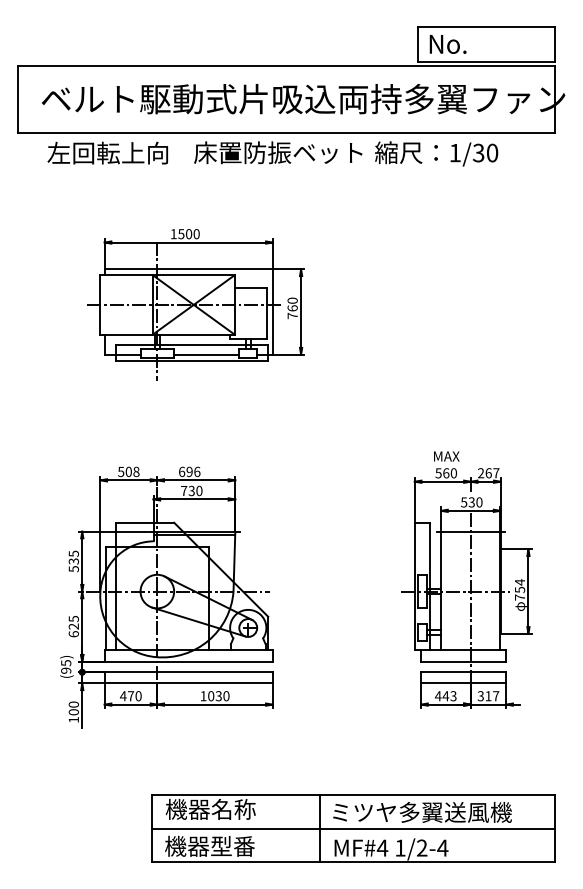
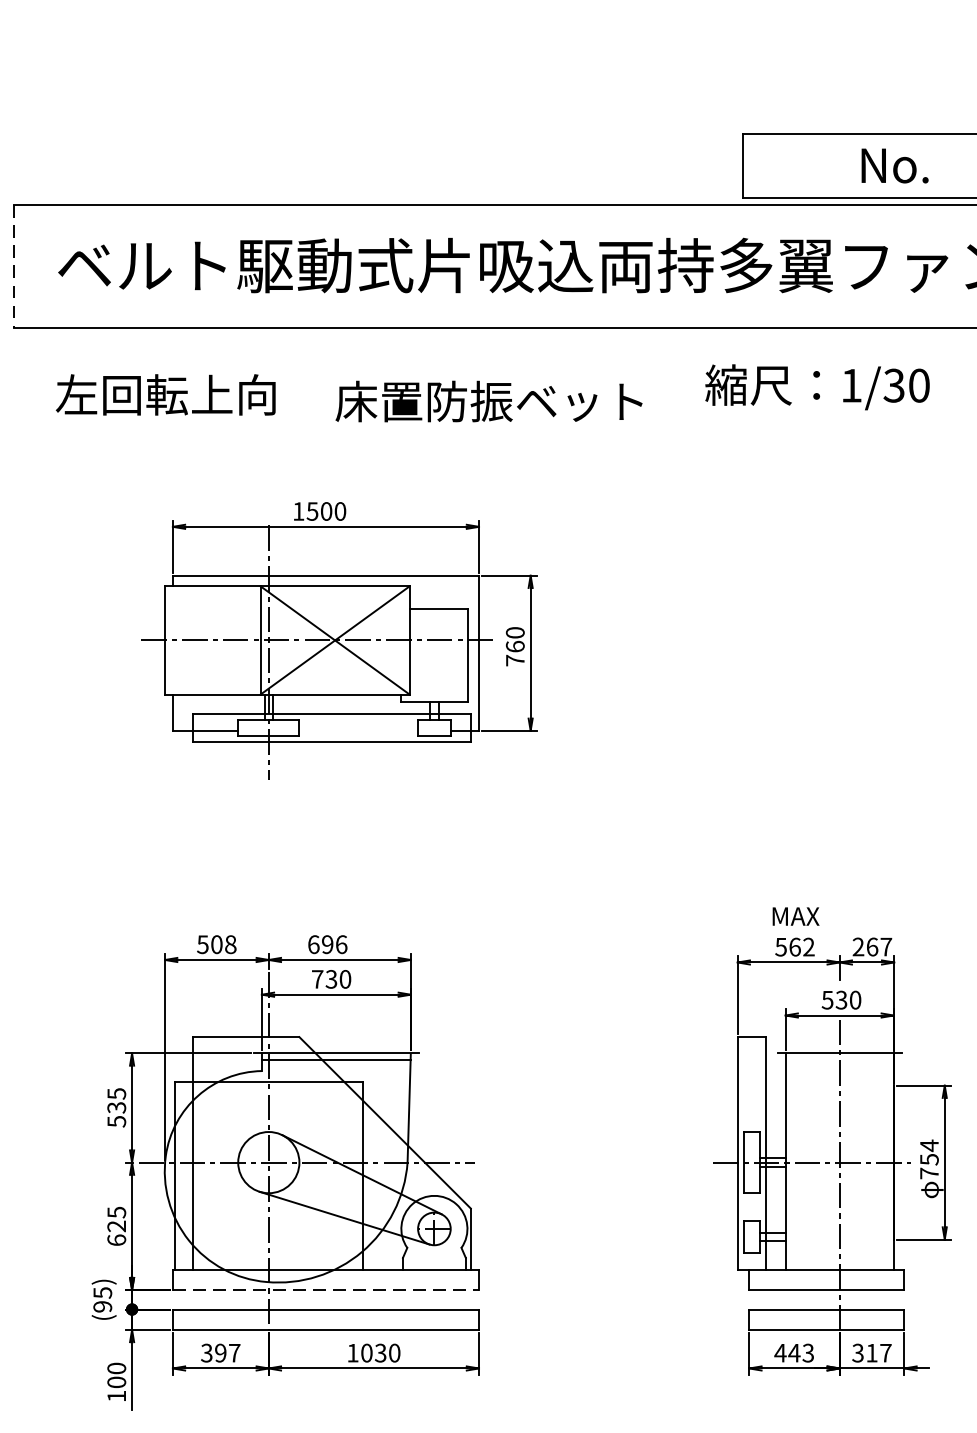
text: (447, 44) -> (893, 166), moved
line: (17, 99) -> (14, 266), solid -> dashed
text: (107, 152) -> (165, 393), moved
text: (278, 152) -> (489, 401), moved
text: (436, 153) -> (817, 386), moved
line: (206, 354) -> (358, 730), removed
text: (453, 473) -> (808, 947), 560 -> 562
line: (189, 661) -> (327, 1289), solid -> dashed
text: (130, 696) -> (219, 1353), 470 -> 397

